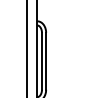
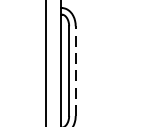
line: (46, 60) -> (76, 69), solid -> dashed

